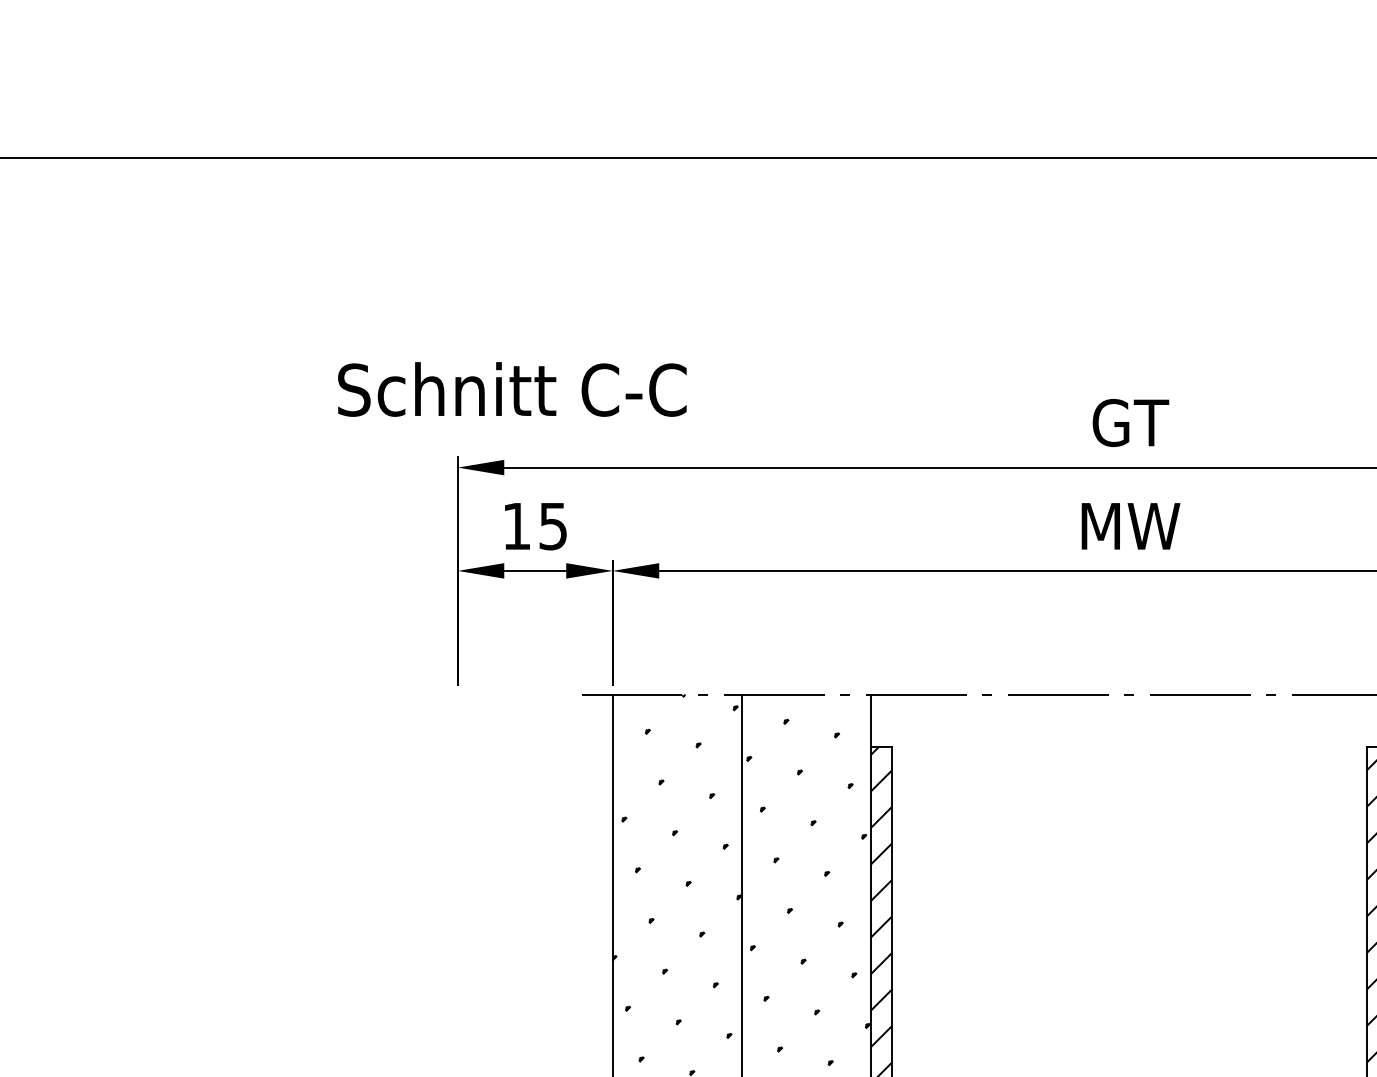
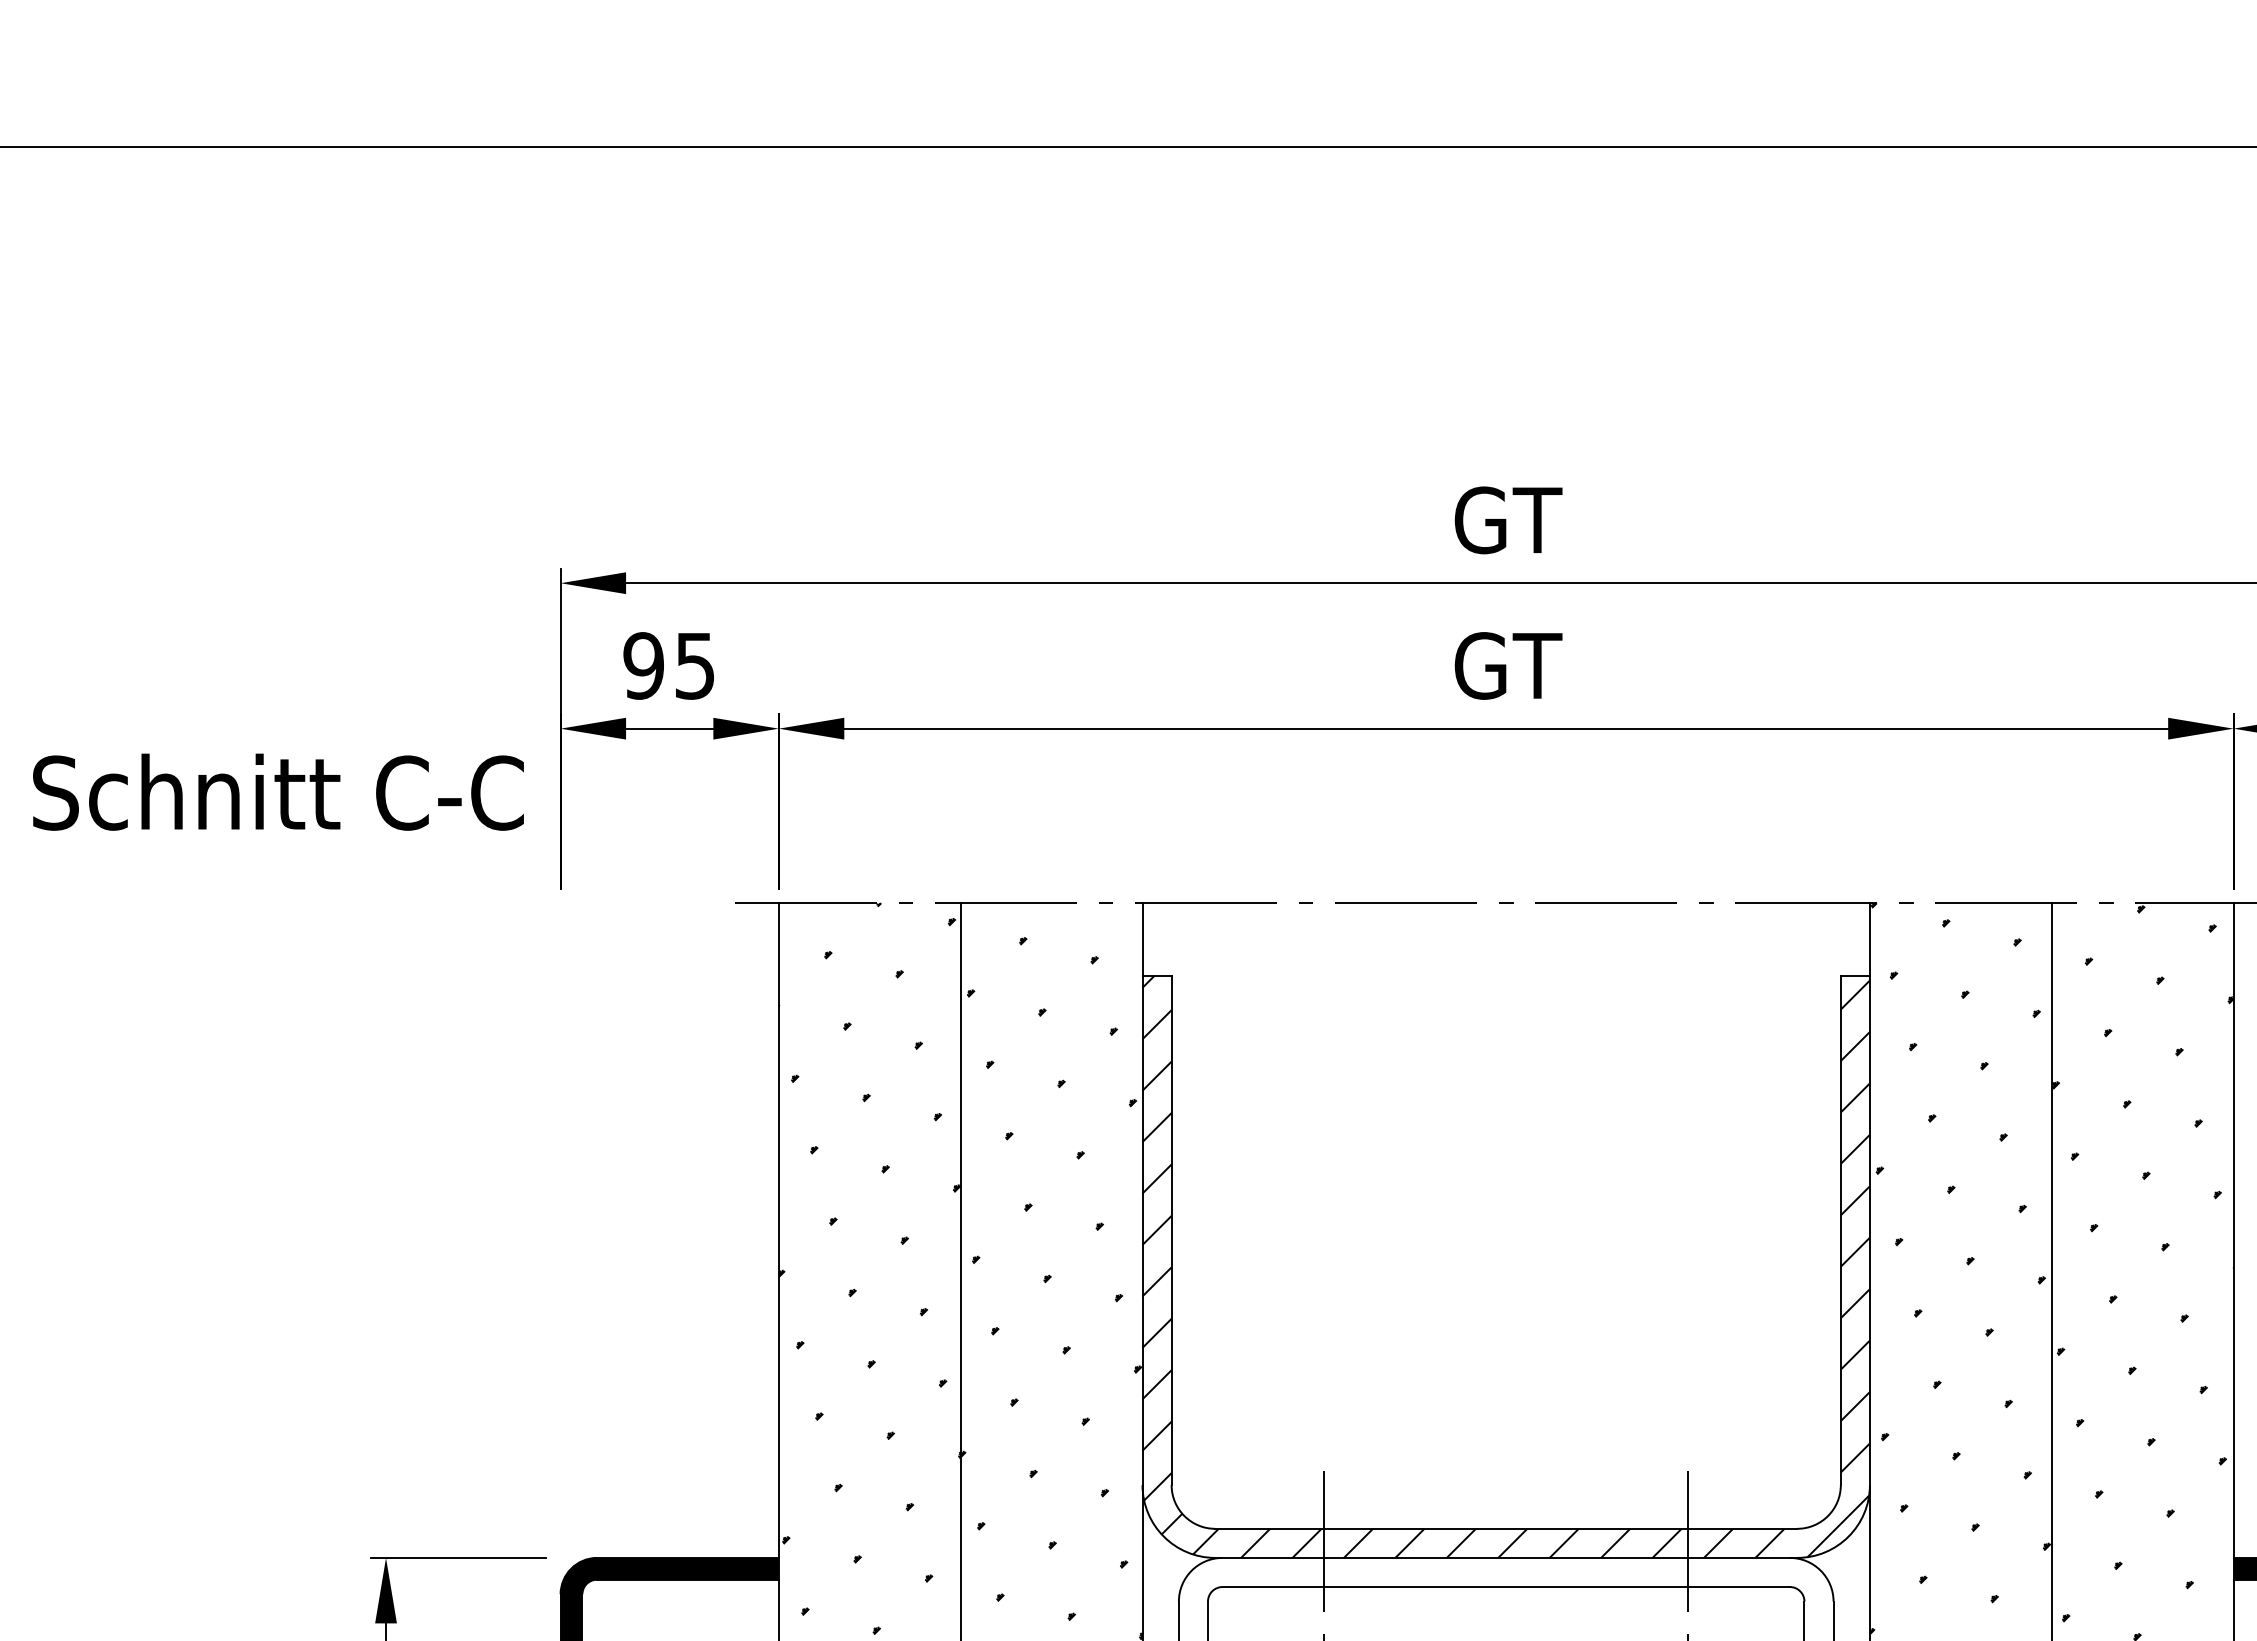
text: (512, 388) -> (278, 791), moved
text: (516, 526) -> (643, 665), 15 -> 95
text: (1130, 526) -> (1508, 665), MW -> GT

